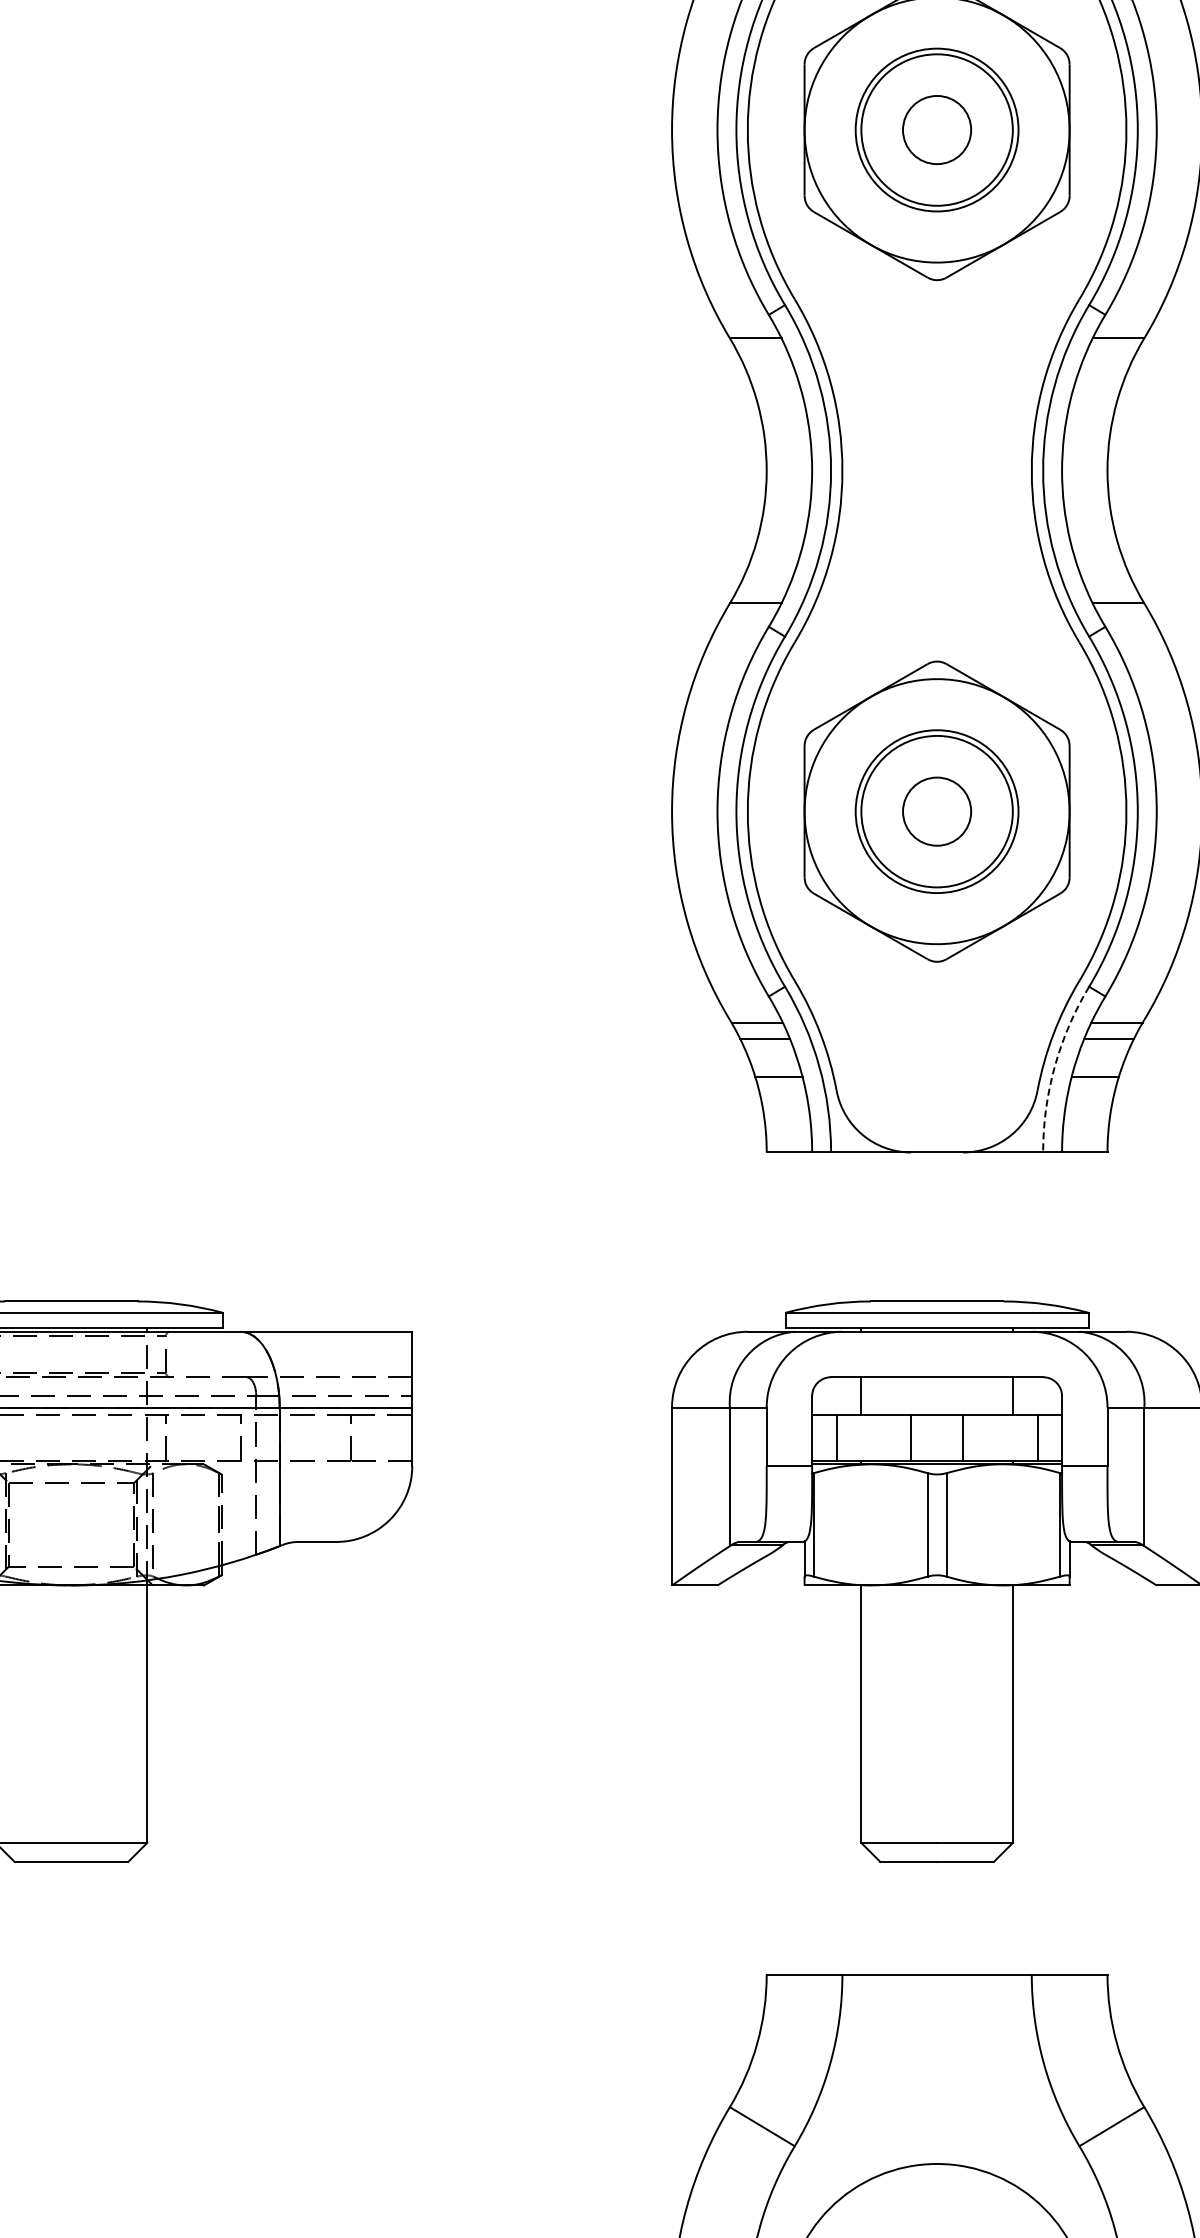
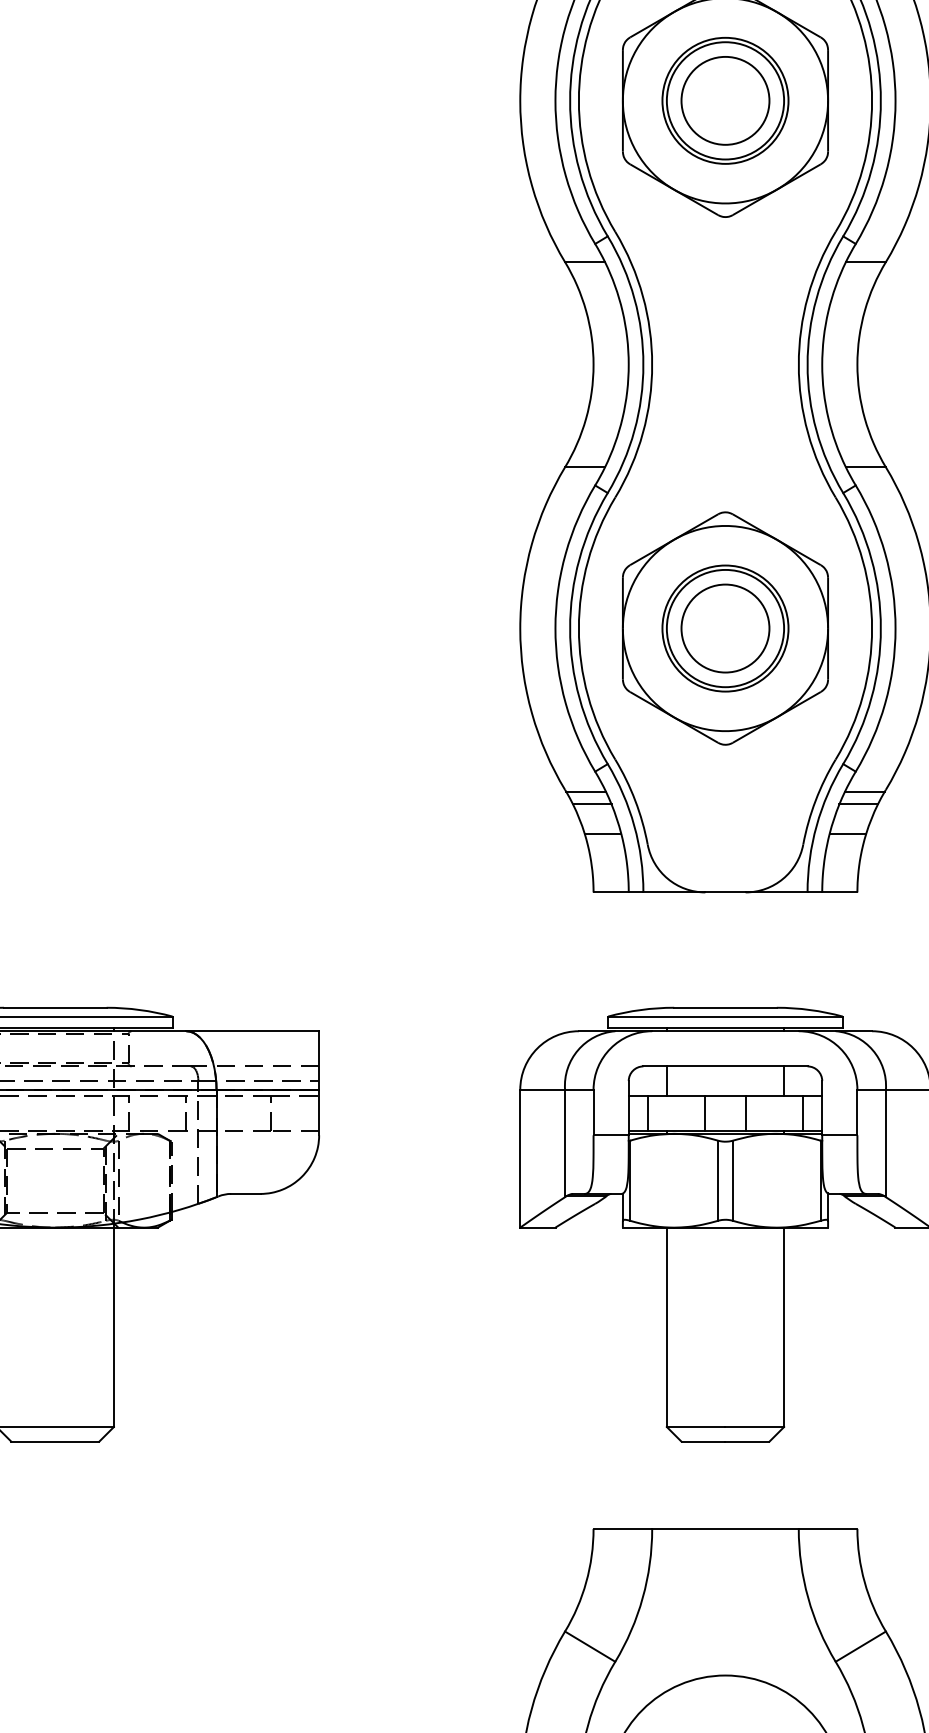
circle: (936, 129) -> (725, 100), size x1.67
circle: (936, 811) -> (725, 628), size x1.67
arc: (1054, 1066) -> (816, 825), dashed -> solid

